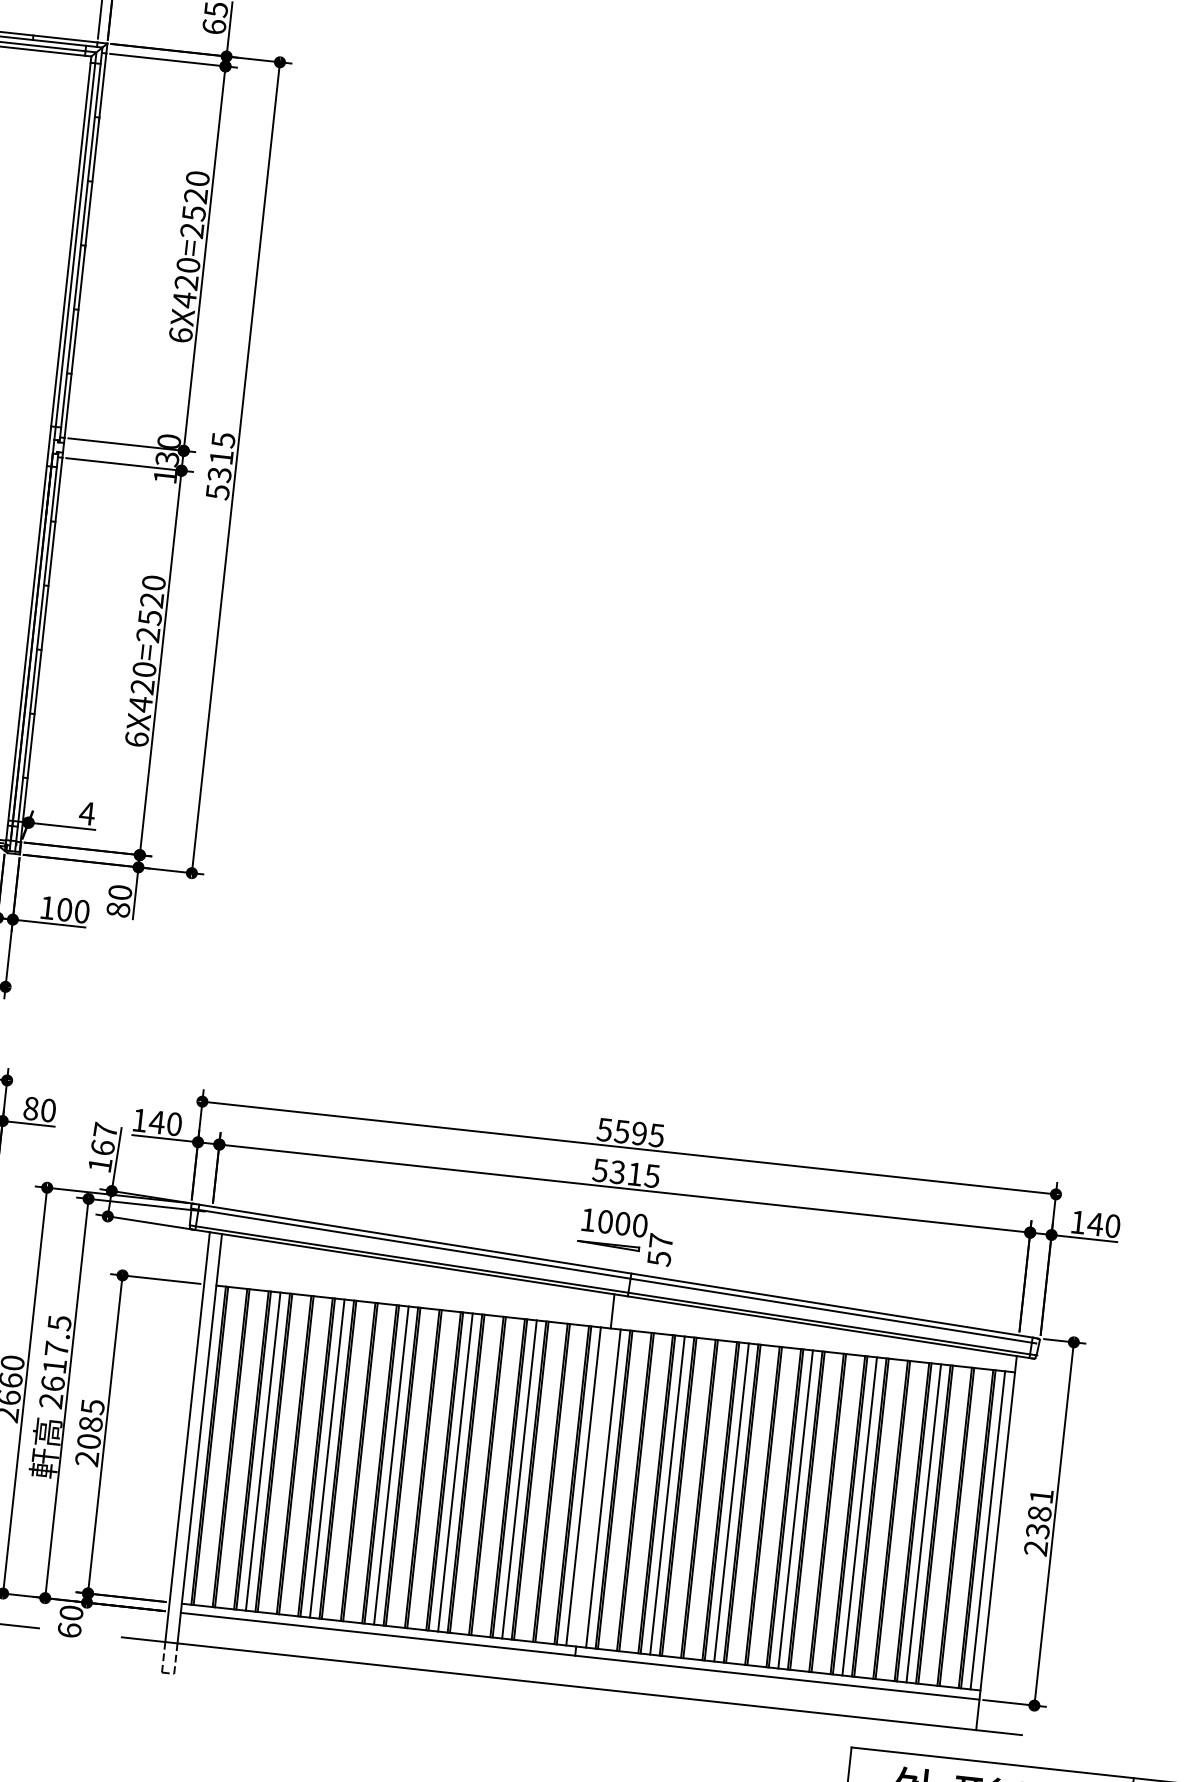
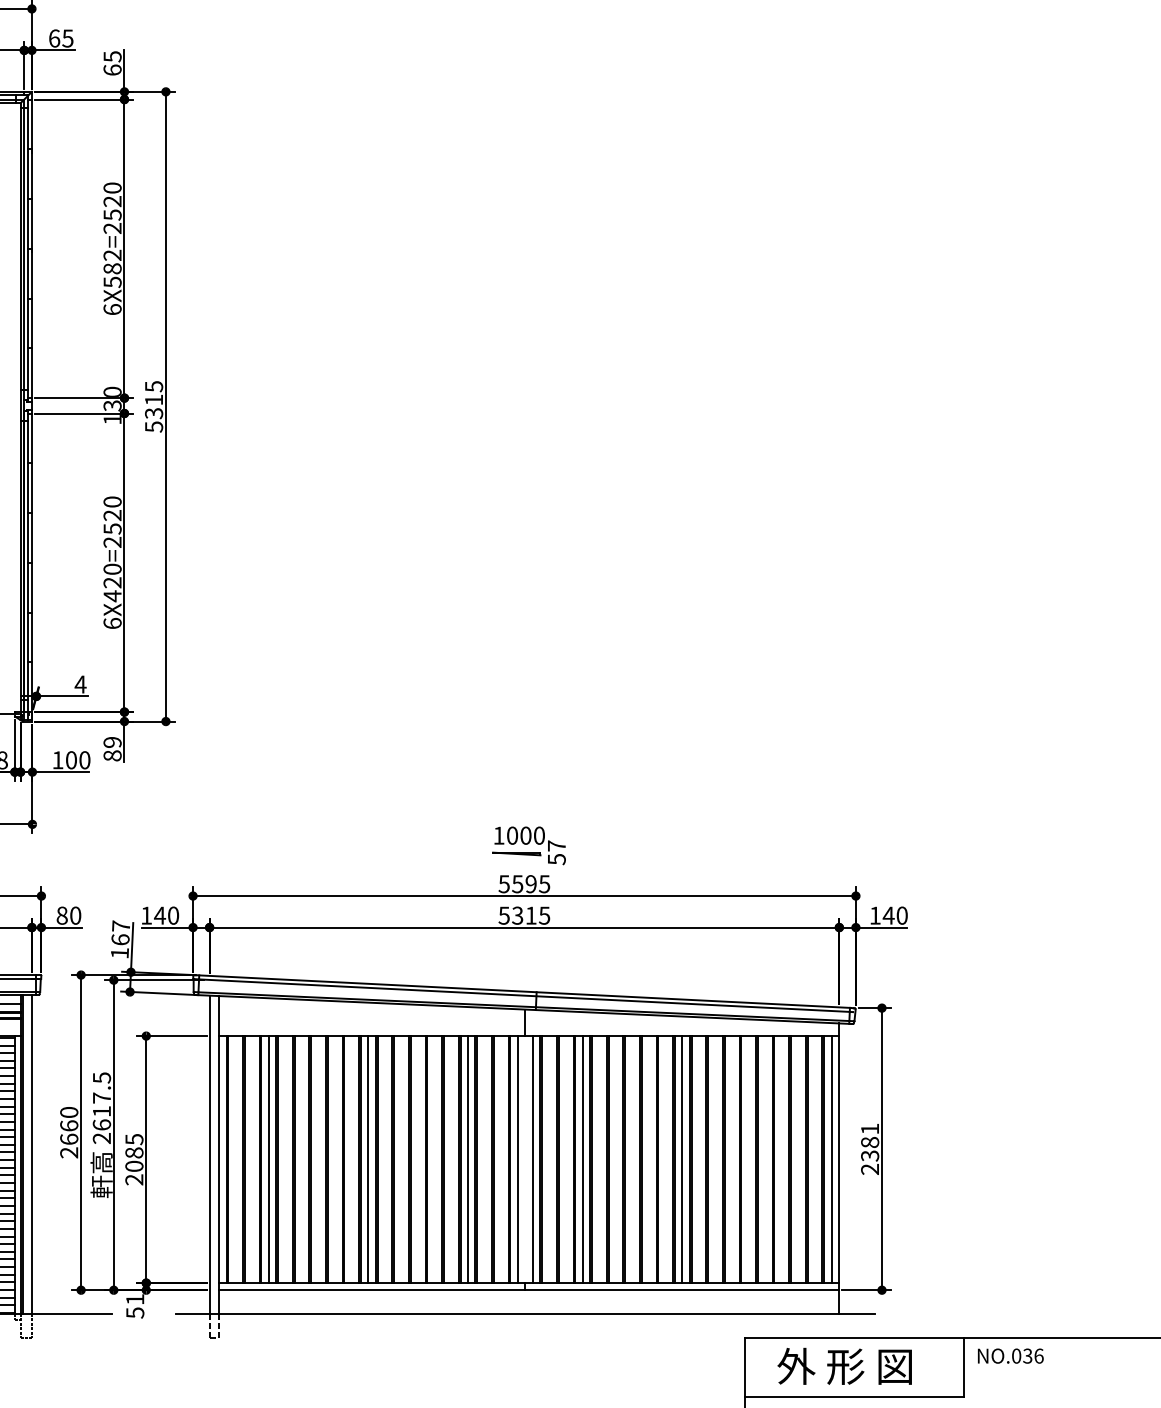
text: (186, 282) -> (112, 268), 6X420=2520 -> 6X582=2520
text: (120, 891) -> (112, 741), 80 -> 89
part: (624, 1236) -> (528, 845), moved
line: (327, 1458) -> (318, 1159), removed
line: (455, 1472) -> (418, 1159), removed
line: (731, 1502) -> (632, 1159), removed
line: (860, 1516) -> (732, 1159), removed
line: (923, 1523) -> (781, 1159), removed
text: (70, 1622) -> (135, 1306), 60 -> 51

